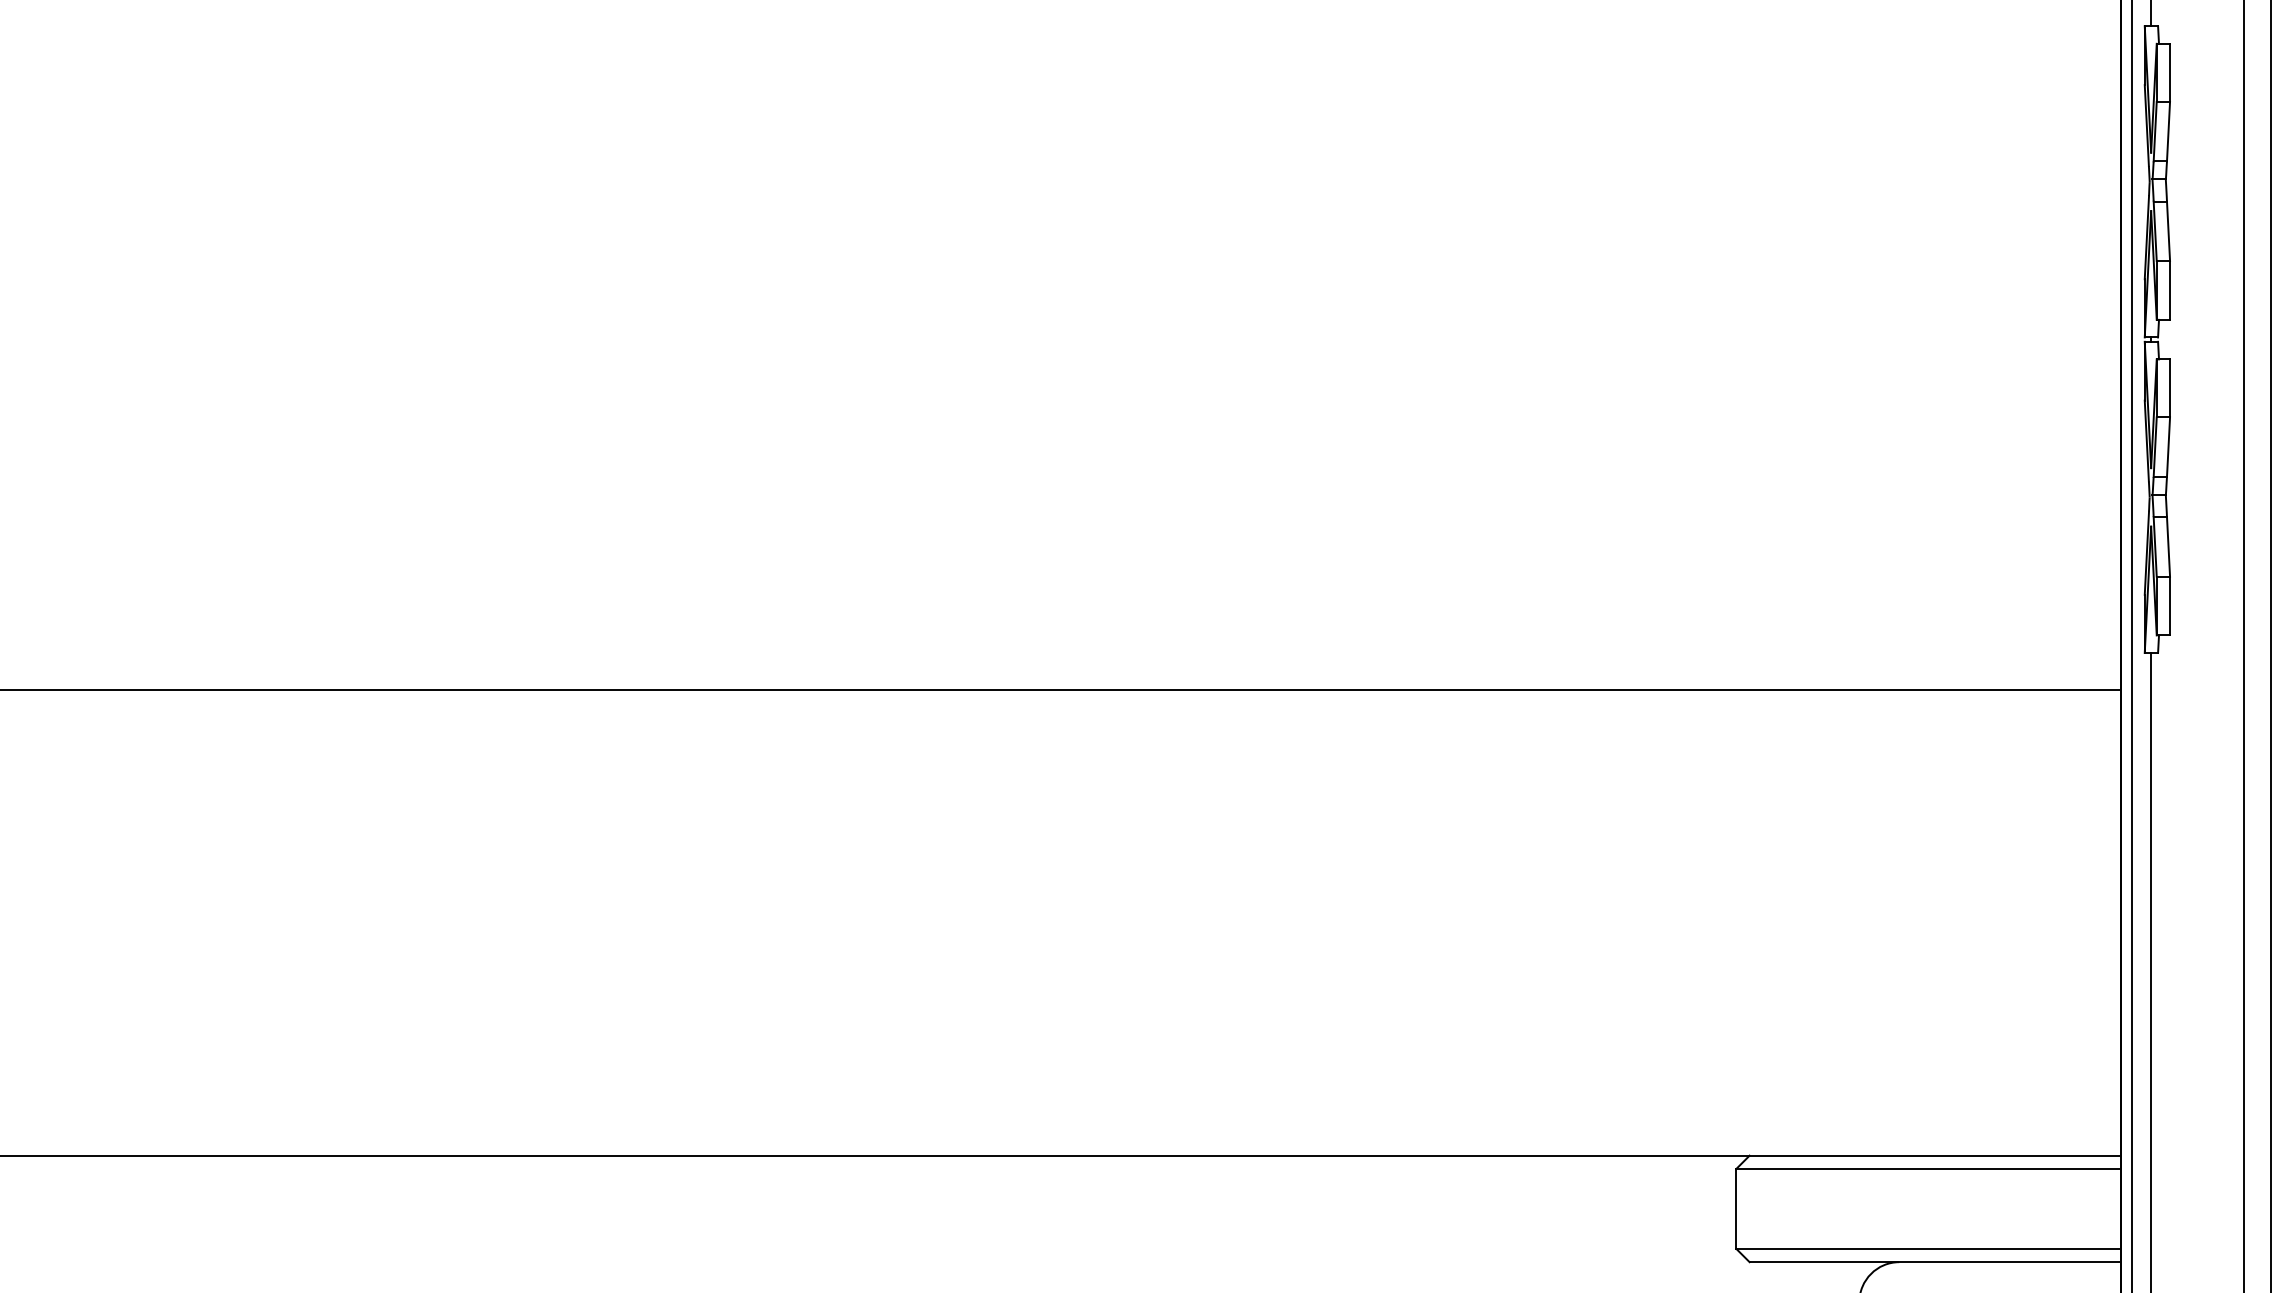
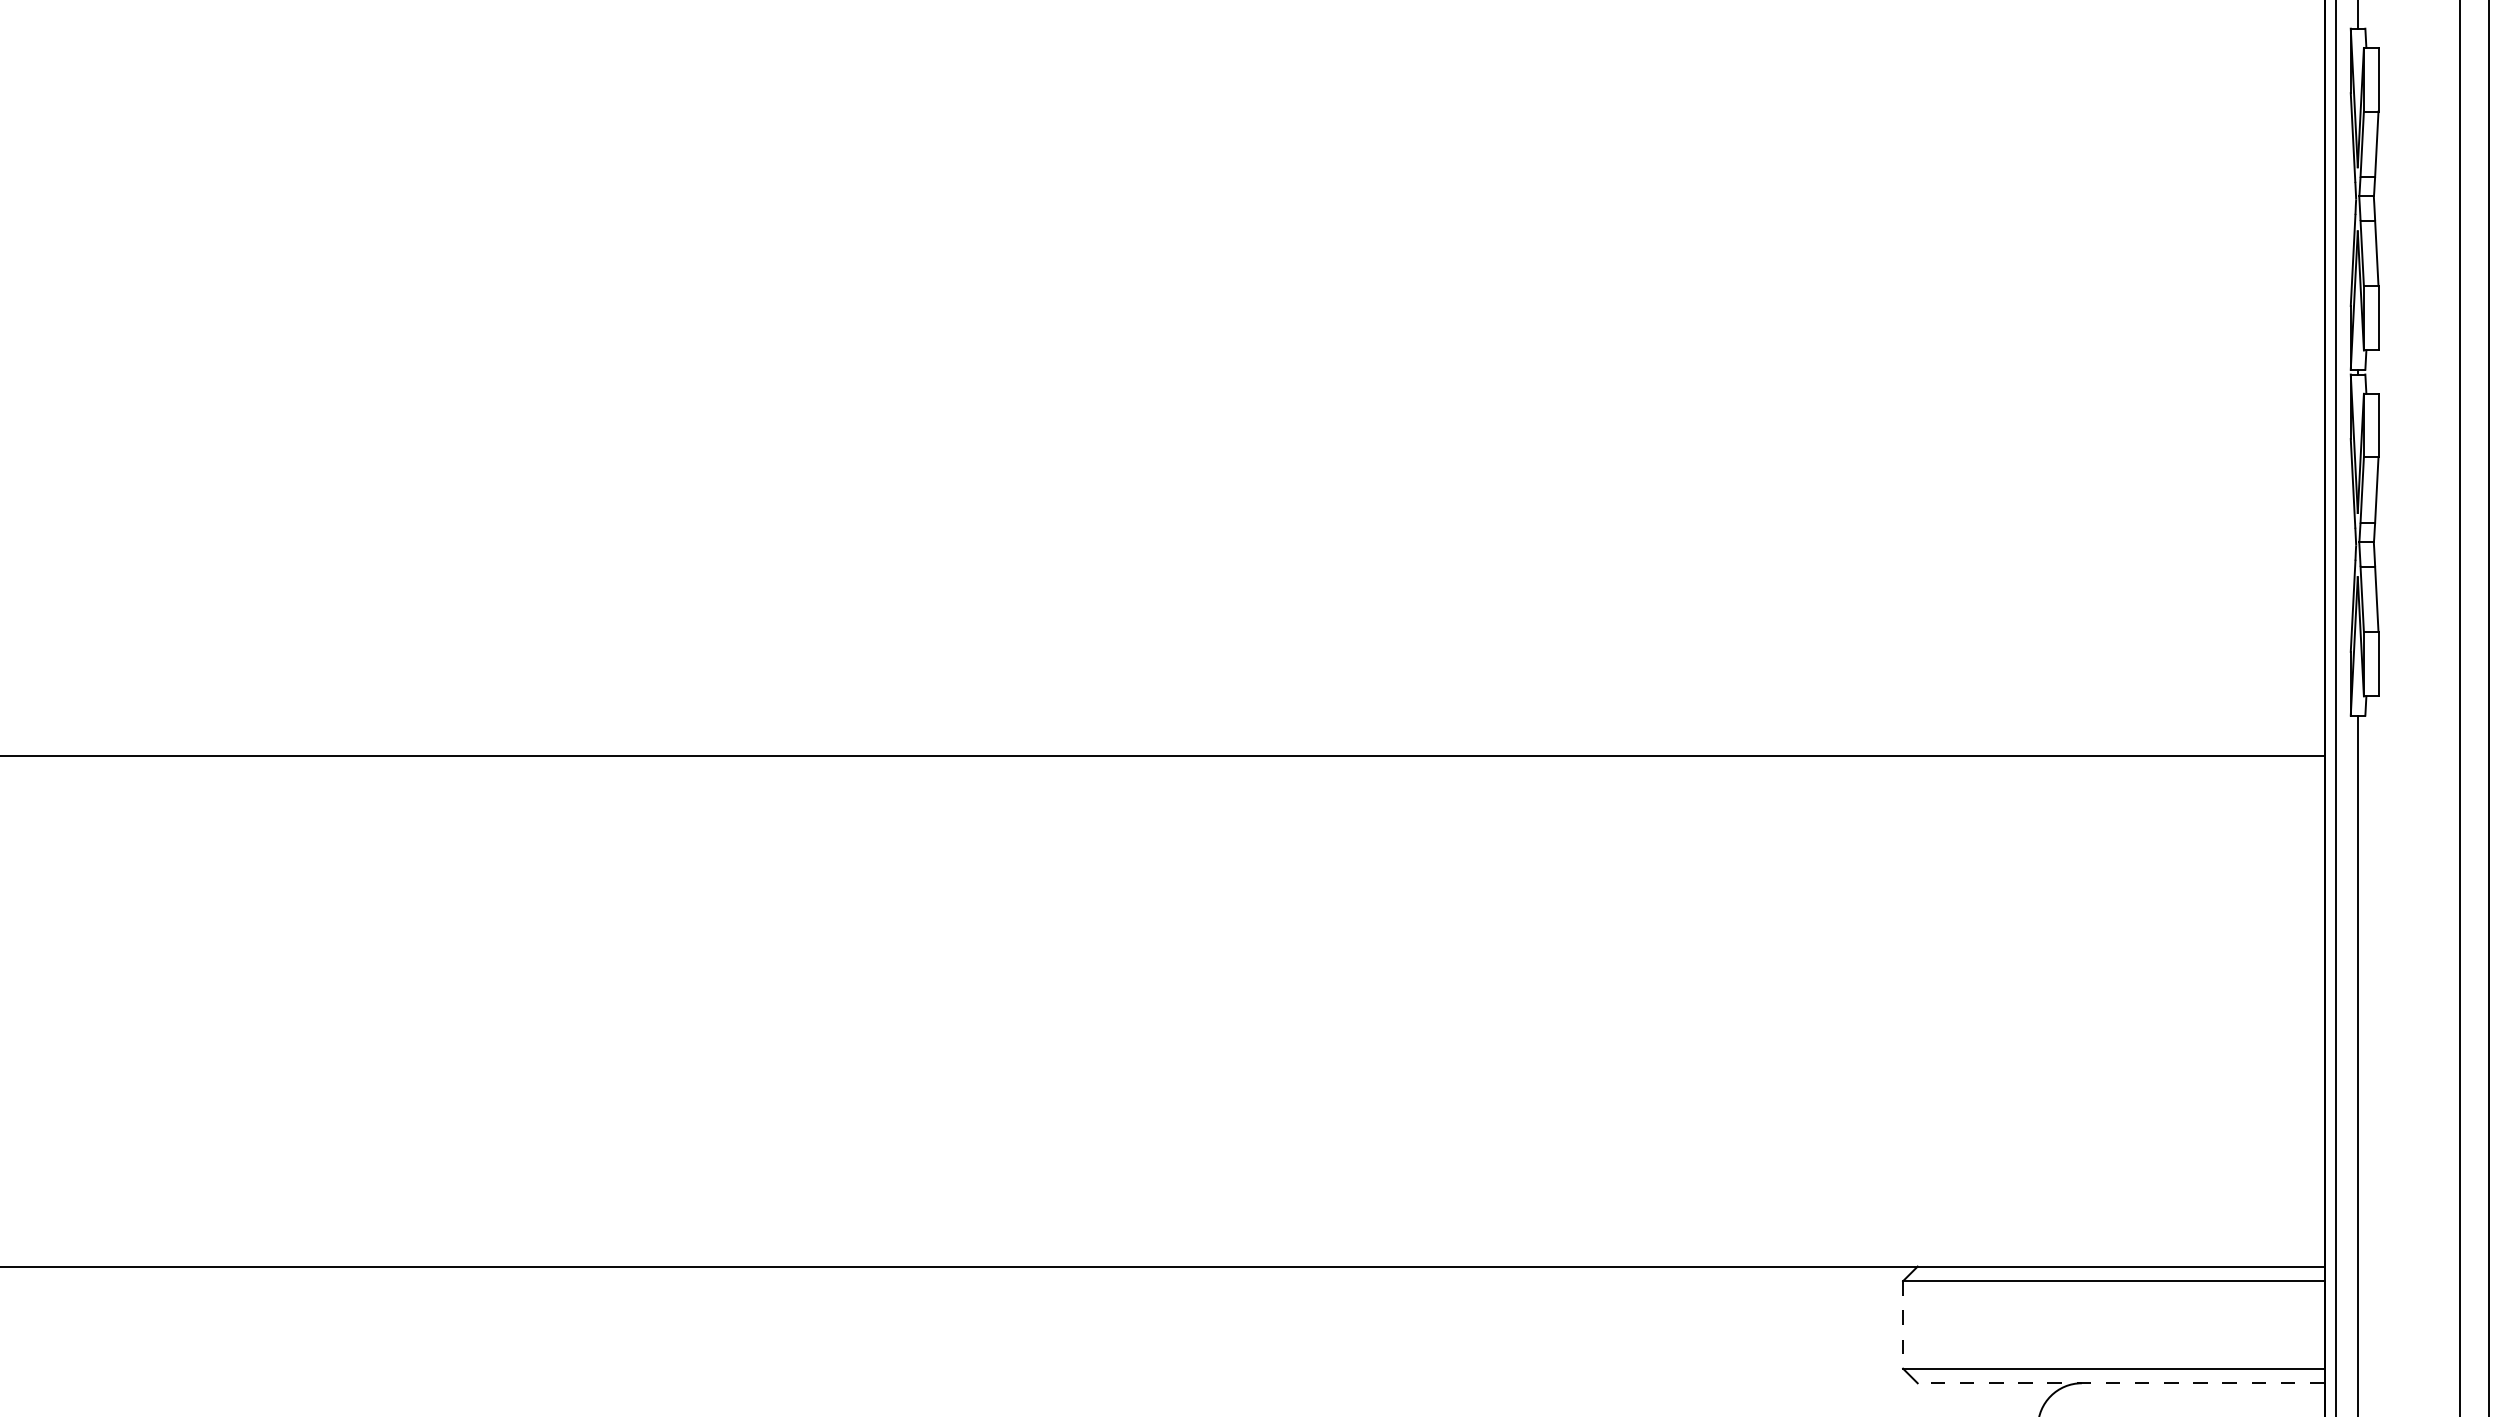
line: (1736, 1208) -> (1903, 1324), solid -> dashed
line: (1934, 1262) -> (2120, 1383), solid -> dashed

